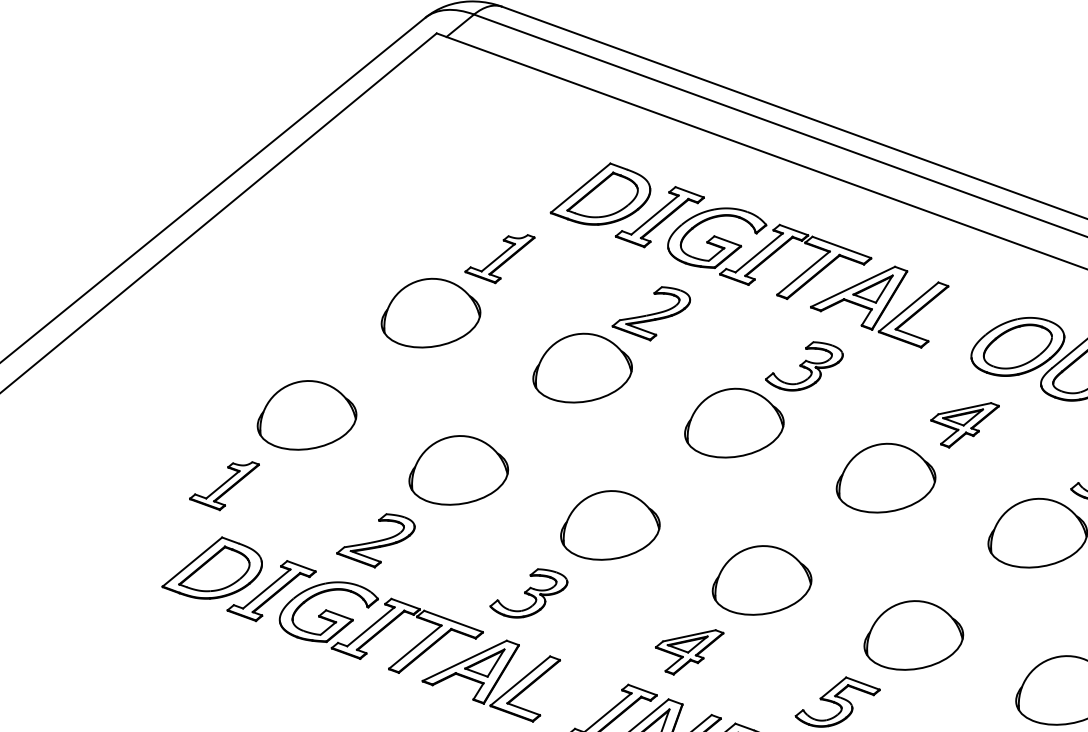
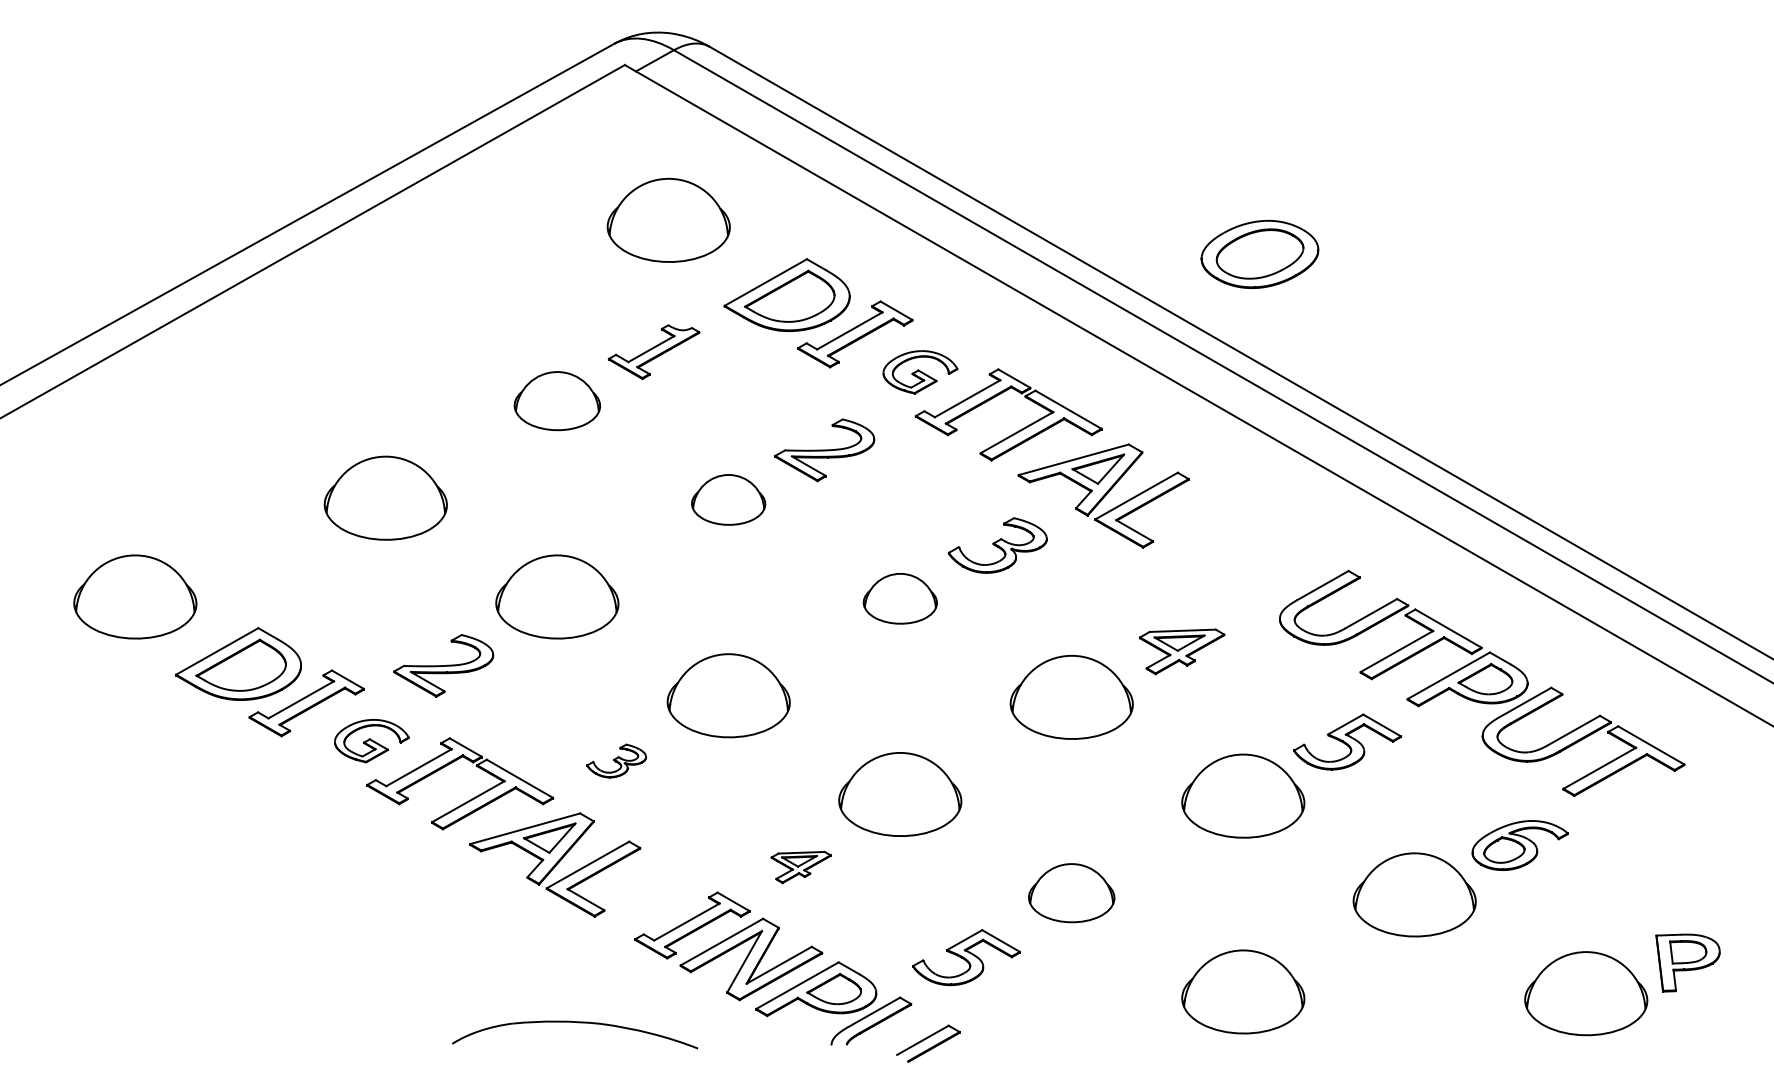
part: (493, 151) -> (668, 219), added
part: (717, 238) -> (920, 372), size x0.6
part: (430, 312) -> (557, 400), size x0.7
part: (1017, 346) -> (1259, 253), moved
part: (581, 367) -> (728, 499), size x0.6
part: (733, 422) -> (900, 598), size x0.6
part: (224, 486) -> (272, 567), removed
part: (119, 529) -> (135, 596), added
part: (528, 593) -> (616, 760), size x0.6
part: (328, 611) -> (371, 740), size x0.6
part: (912, 634) -> (1071, 892), size x0.7
part: (692, 652) -> (801, 867), size x0.7

